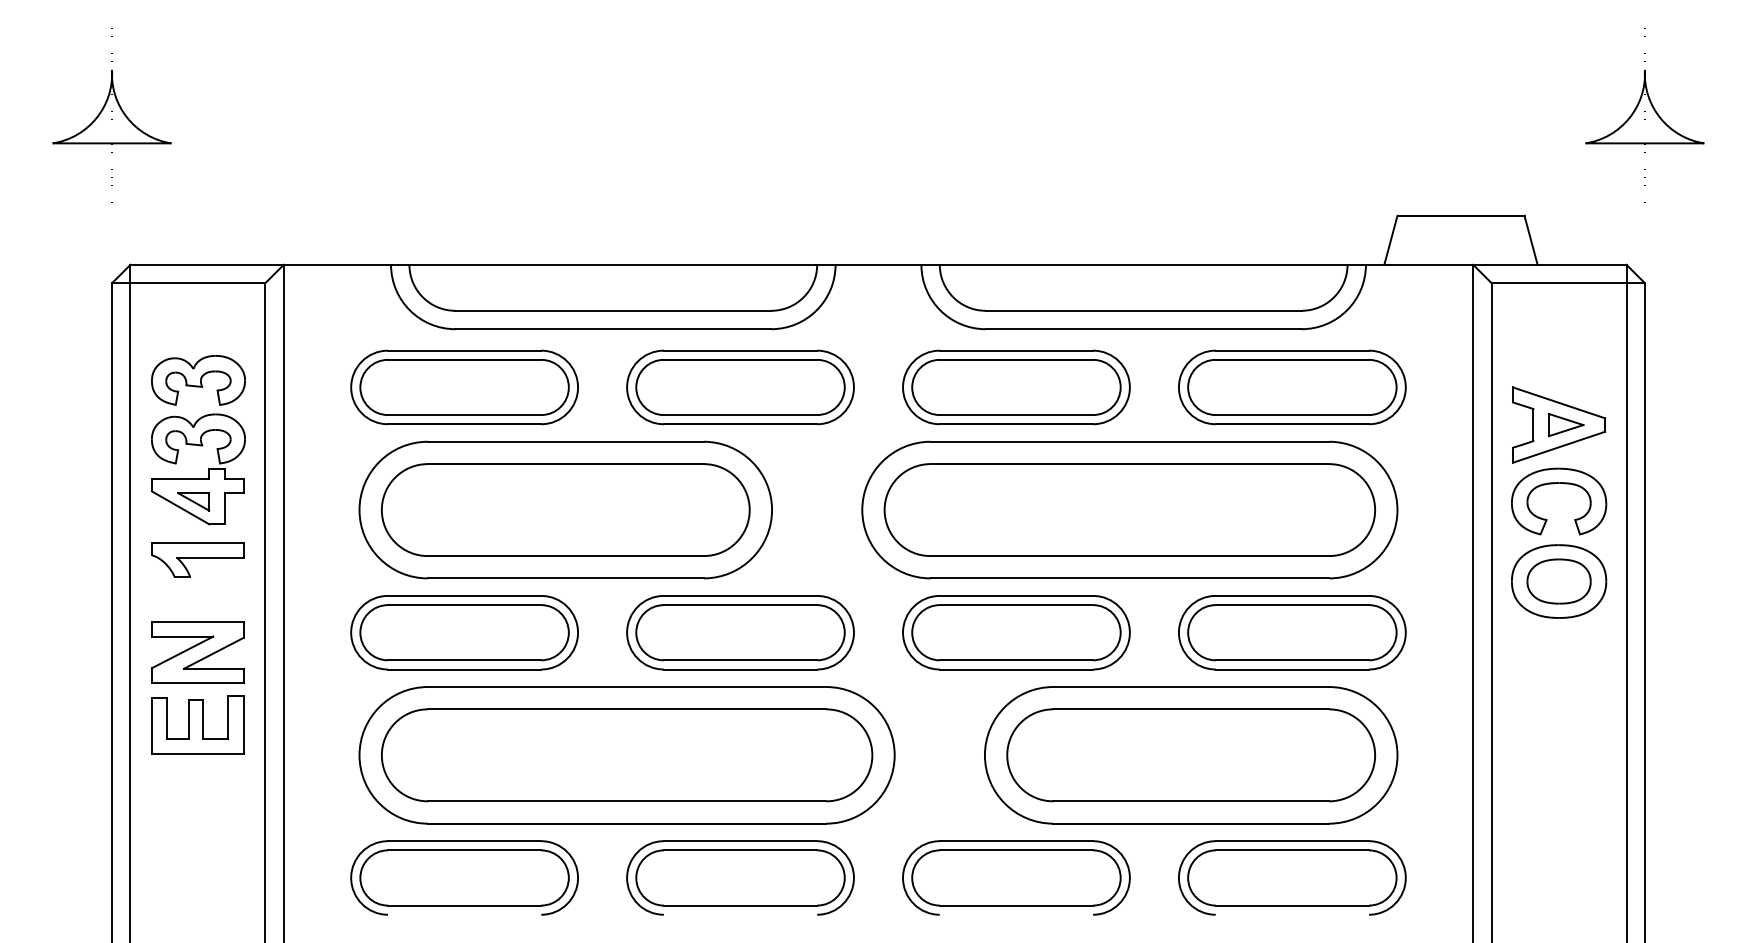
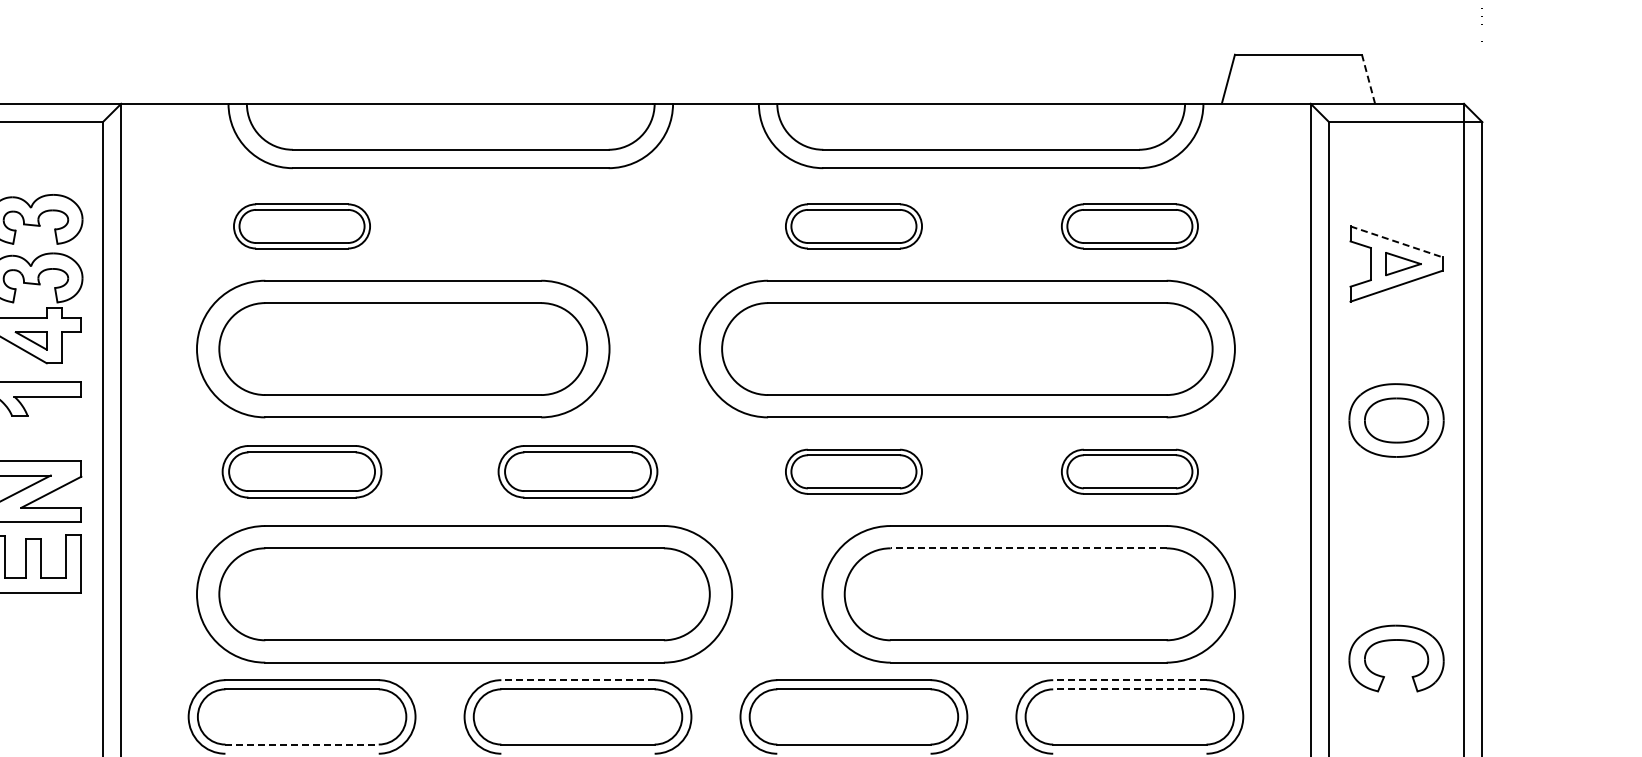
line: (1530, 239) -> (1367, 78), solid -> dashed
part: (464, 387) -> (301, 226), size x0.6
part: (740, 387) -> (577, 226), removed
part: (1016, 387) -> (853, 226), size x0.6
part: (1292, 387) -> (1129, 226), size x0.6
line: (1559, 402) -> (1396, 241), solid -> dashed
part: (1564, 484) -> (1401, 641), moved
part: (464, 632) -> (301, 471), size x0.7
part: (740, 632) -> (577, 471), size x0.7
part: (1016, 632) -> (853, 471), size x0.6
part: (1292, 632) -> (1129, 471), size x0.6
line: (1191, 709) -> (1028, 548), solid -> dashed
line: (740, 841) -> (577, 680), solid -> dashed
line: (1292, 841) -> (1129, 680), solid -> dashed
line: (1292, 850) -> (1129, 689), solid -> dashed
line: (464, 905) -> (301, 744), solid -> dashed

